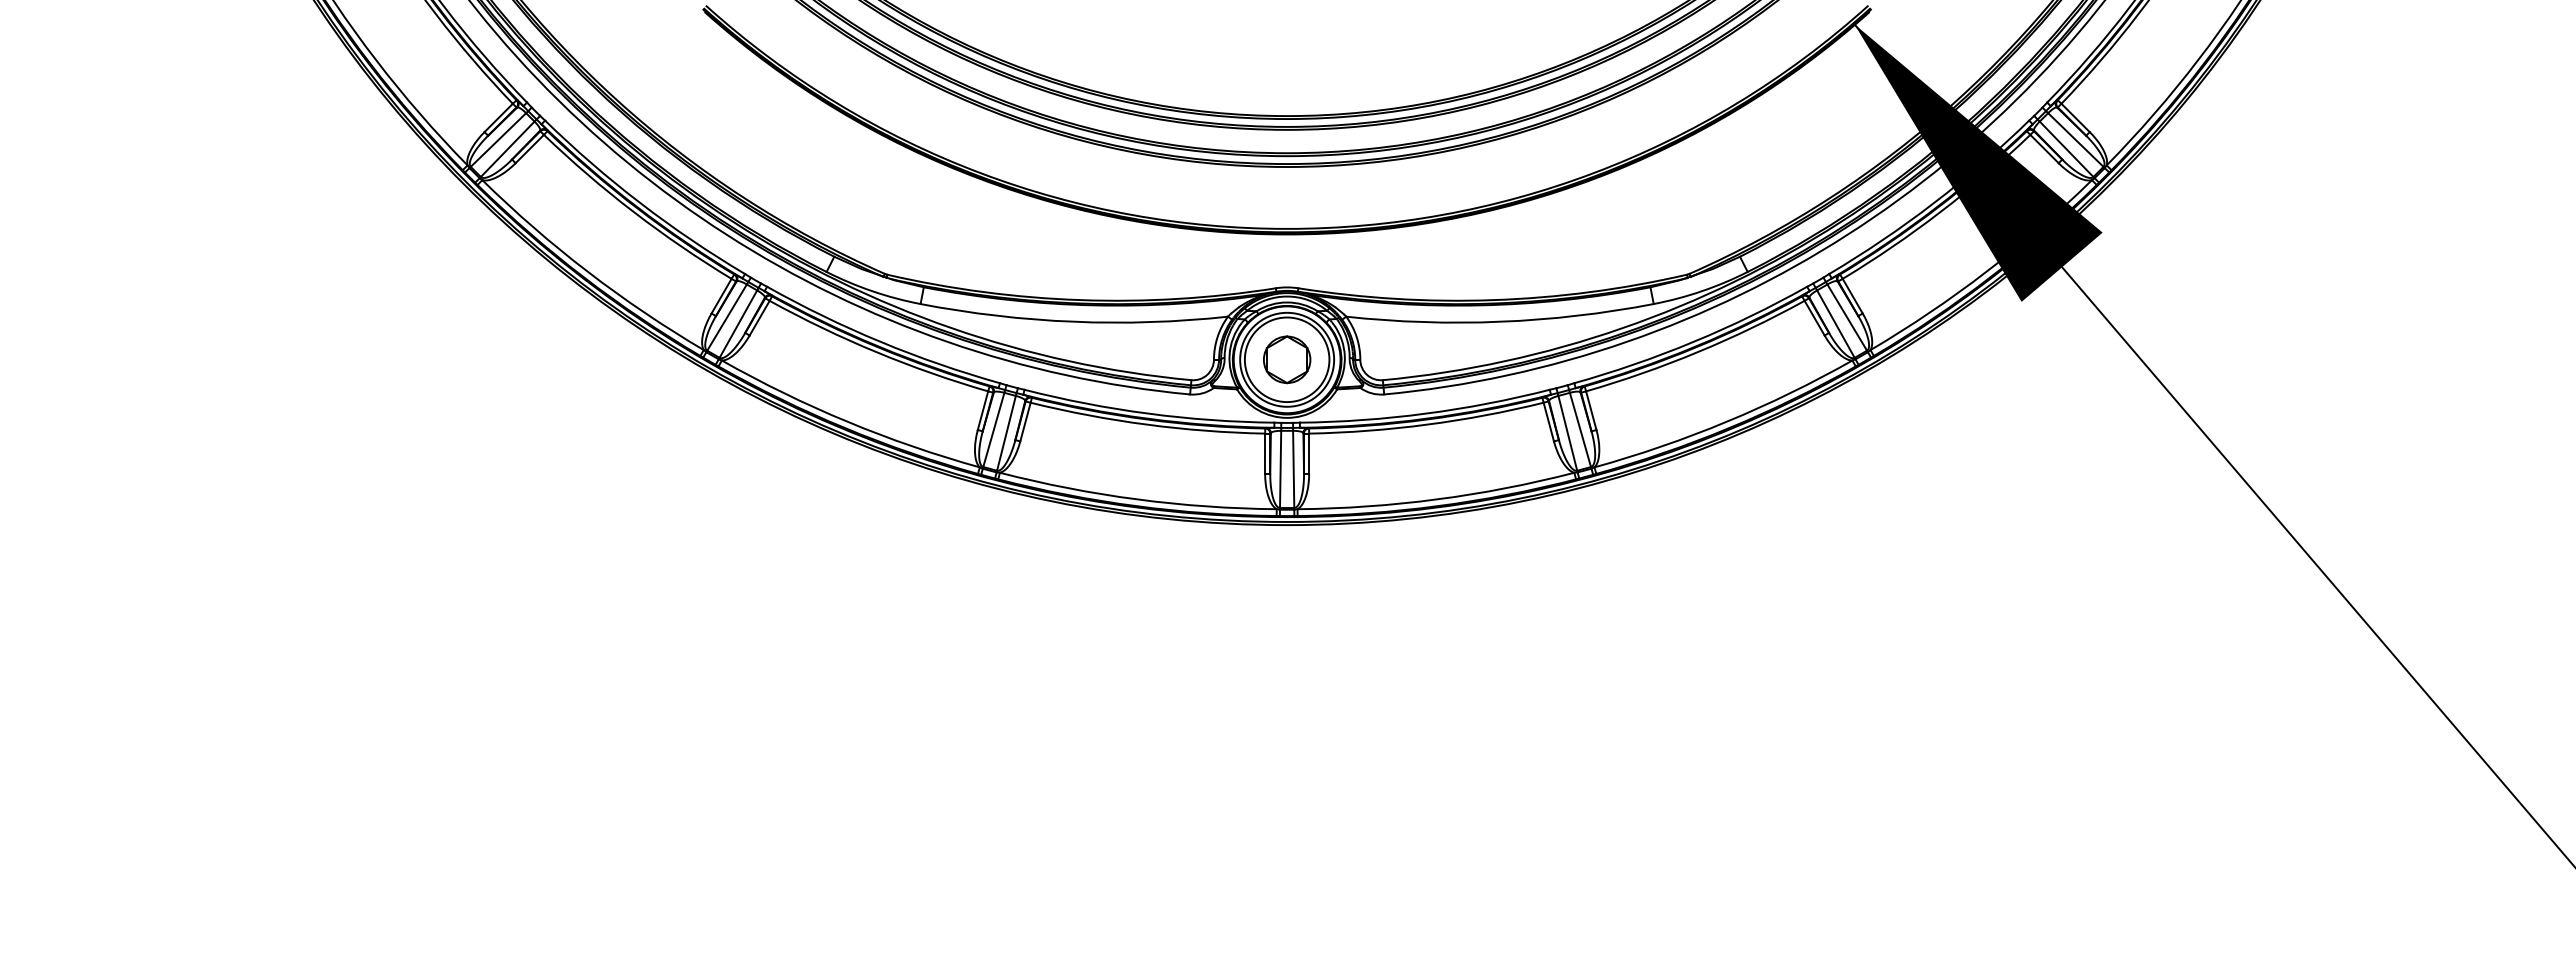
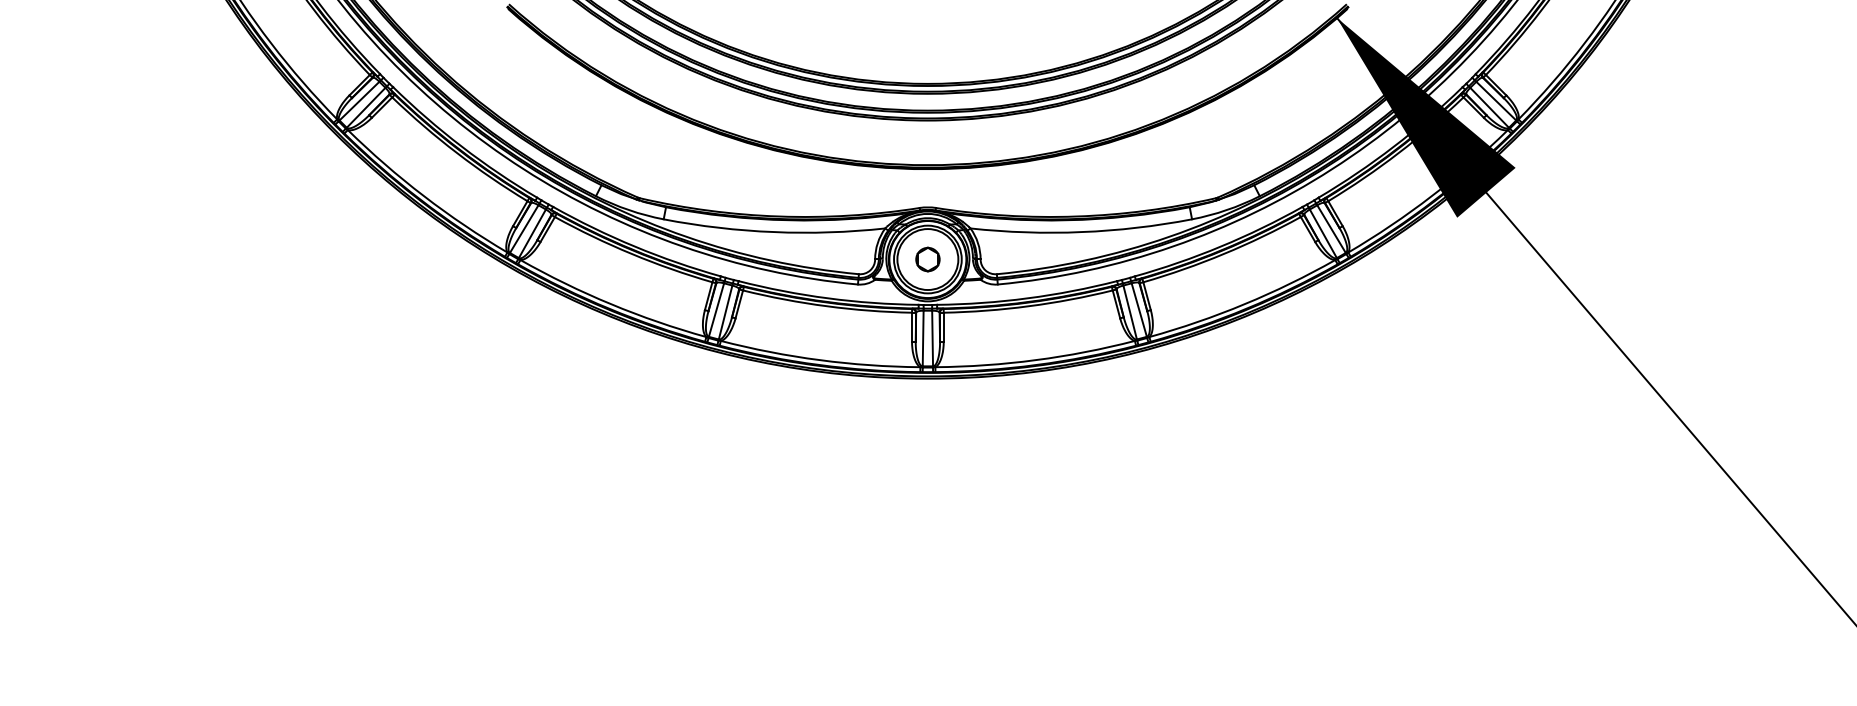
part: (1287, 359) -> (928, 259), size x0.7

